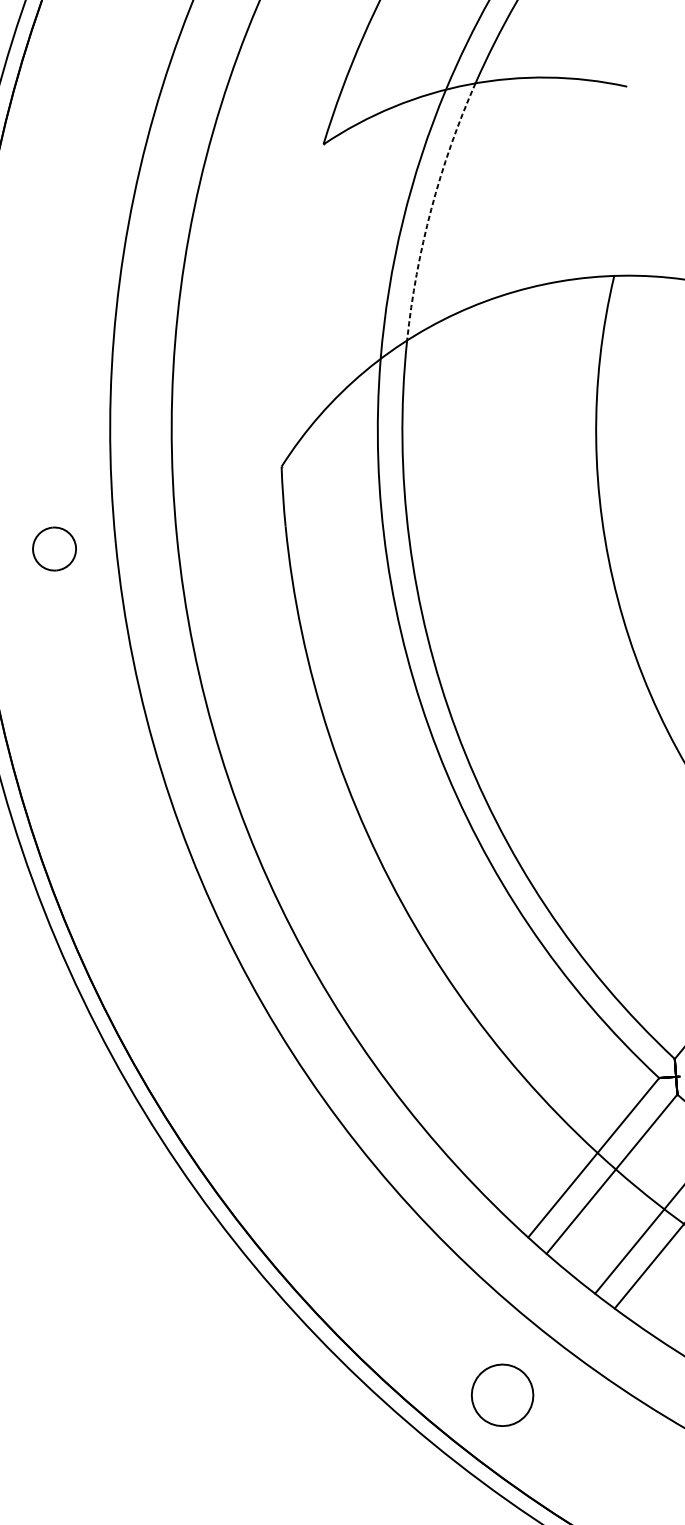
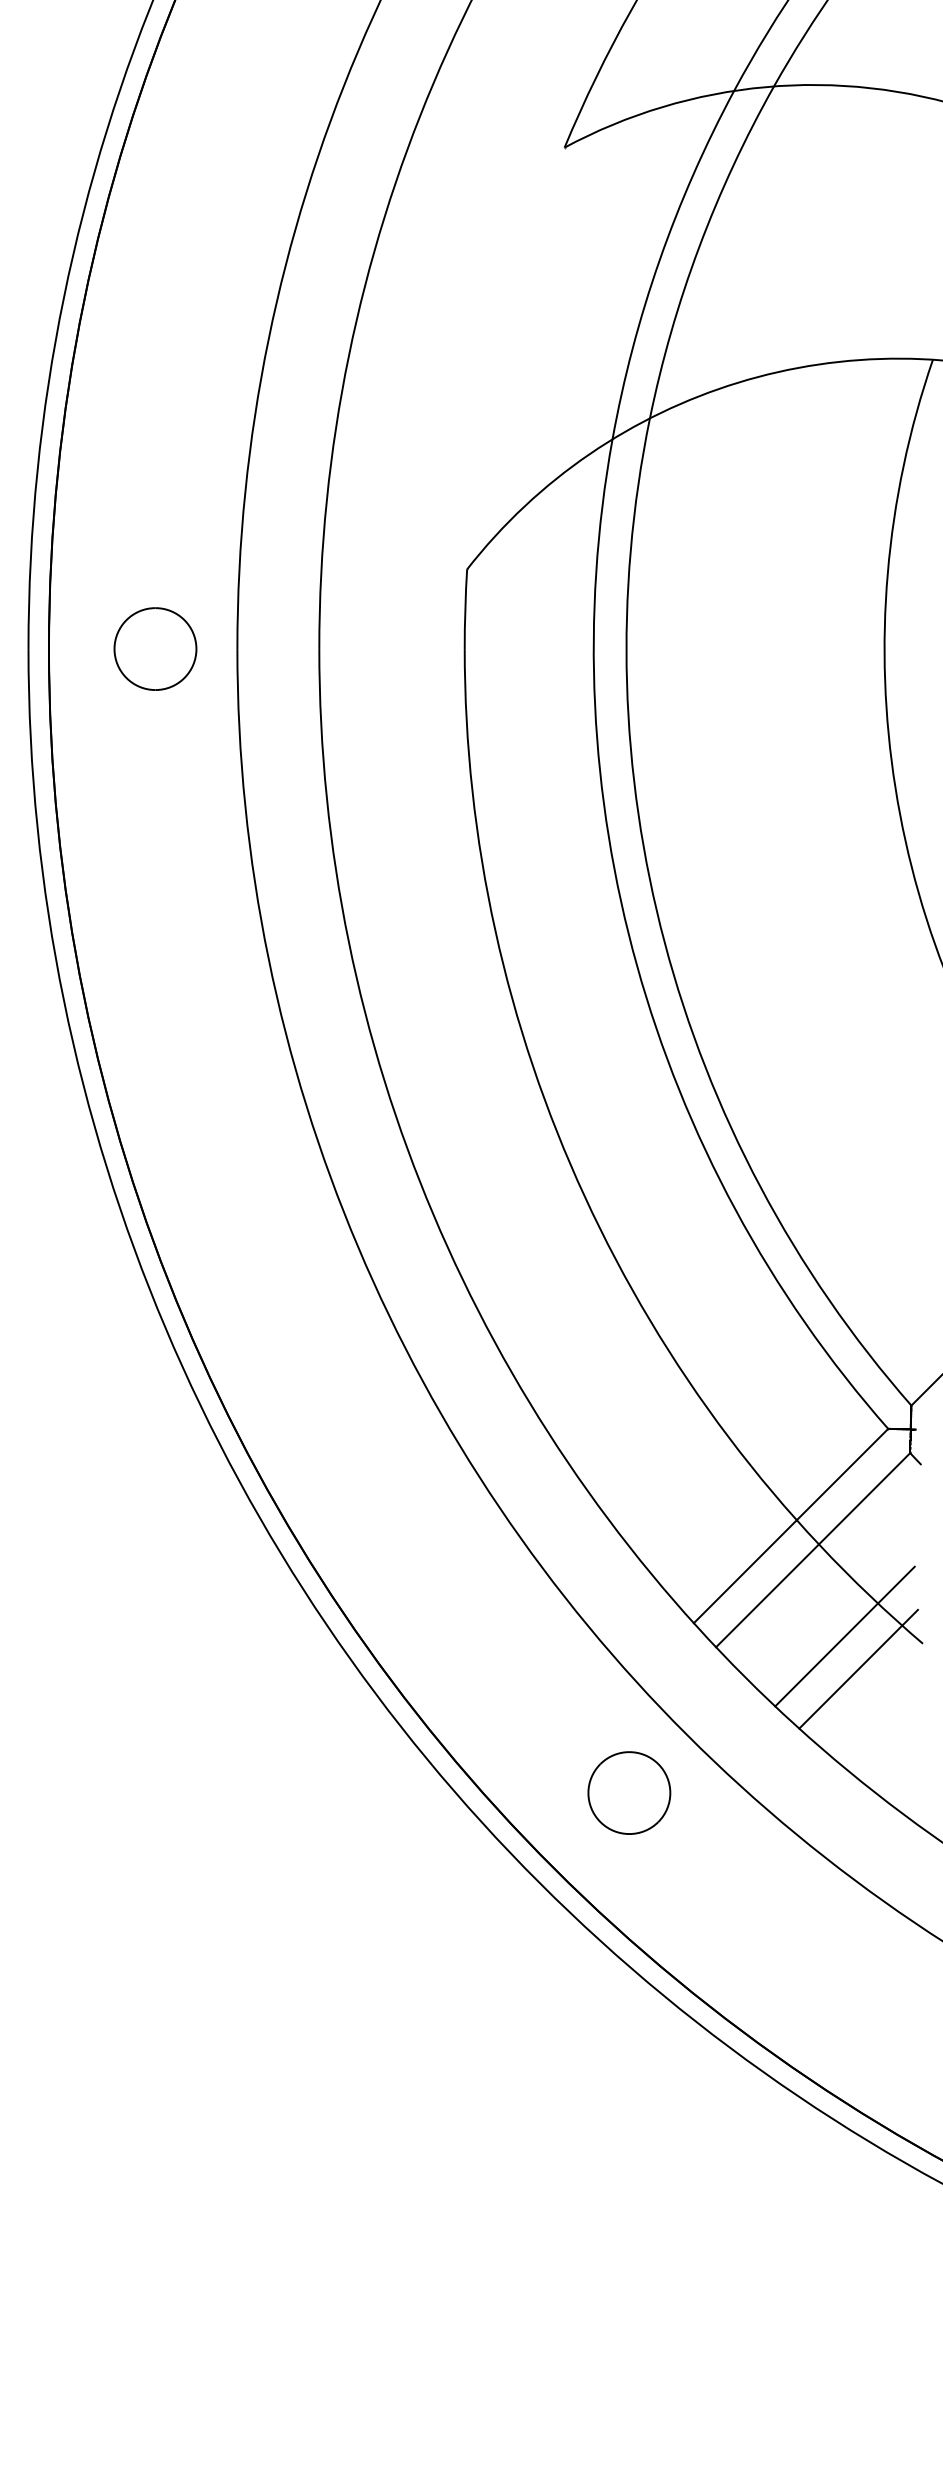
arc: (431, 209) -> (699, 247), dashed -> solid
part: (54, 548) -> (155, 648), size x1.43
part: (502, 1394) -> (629, 1792), moved

